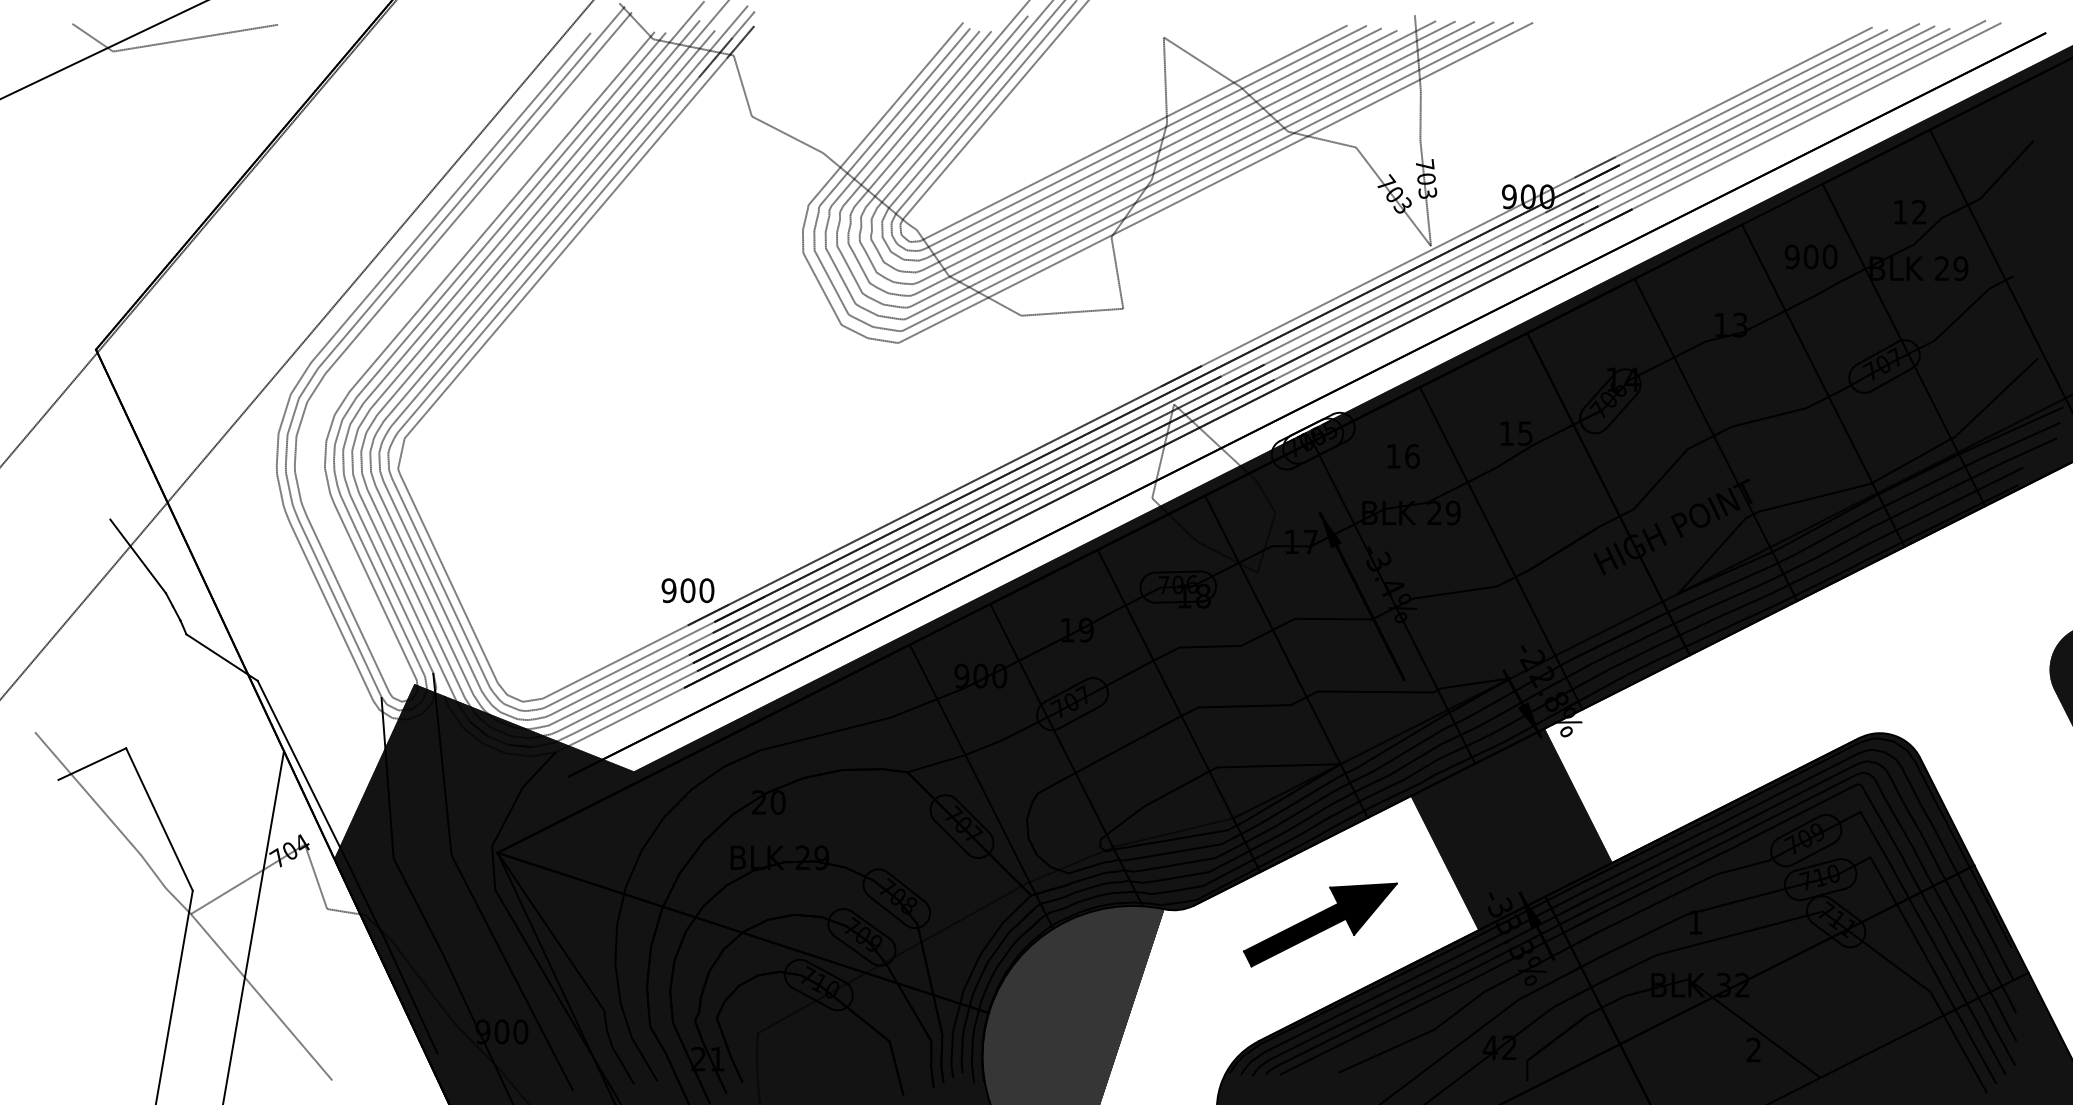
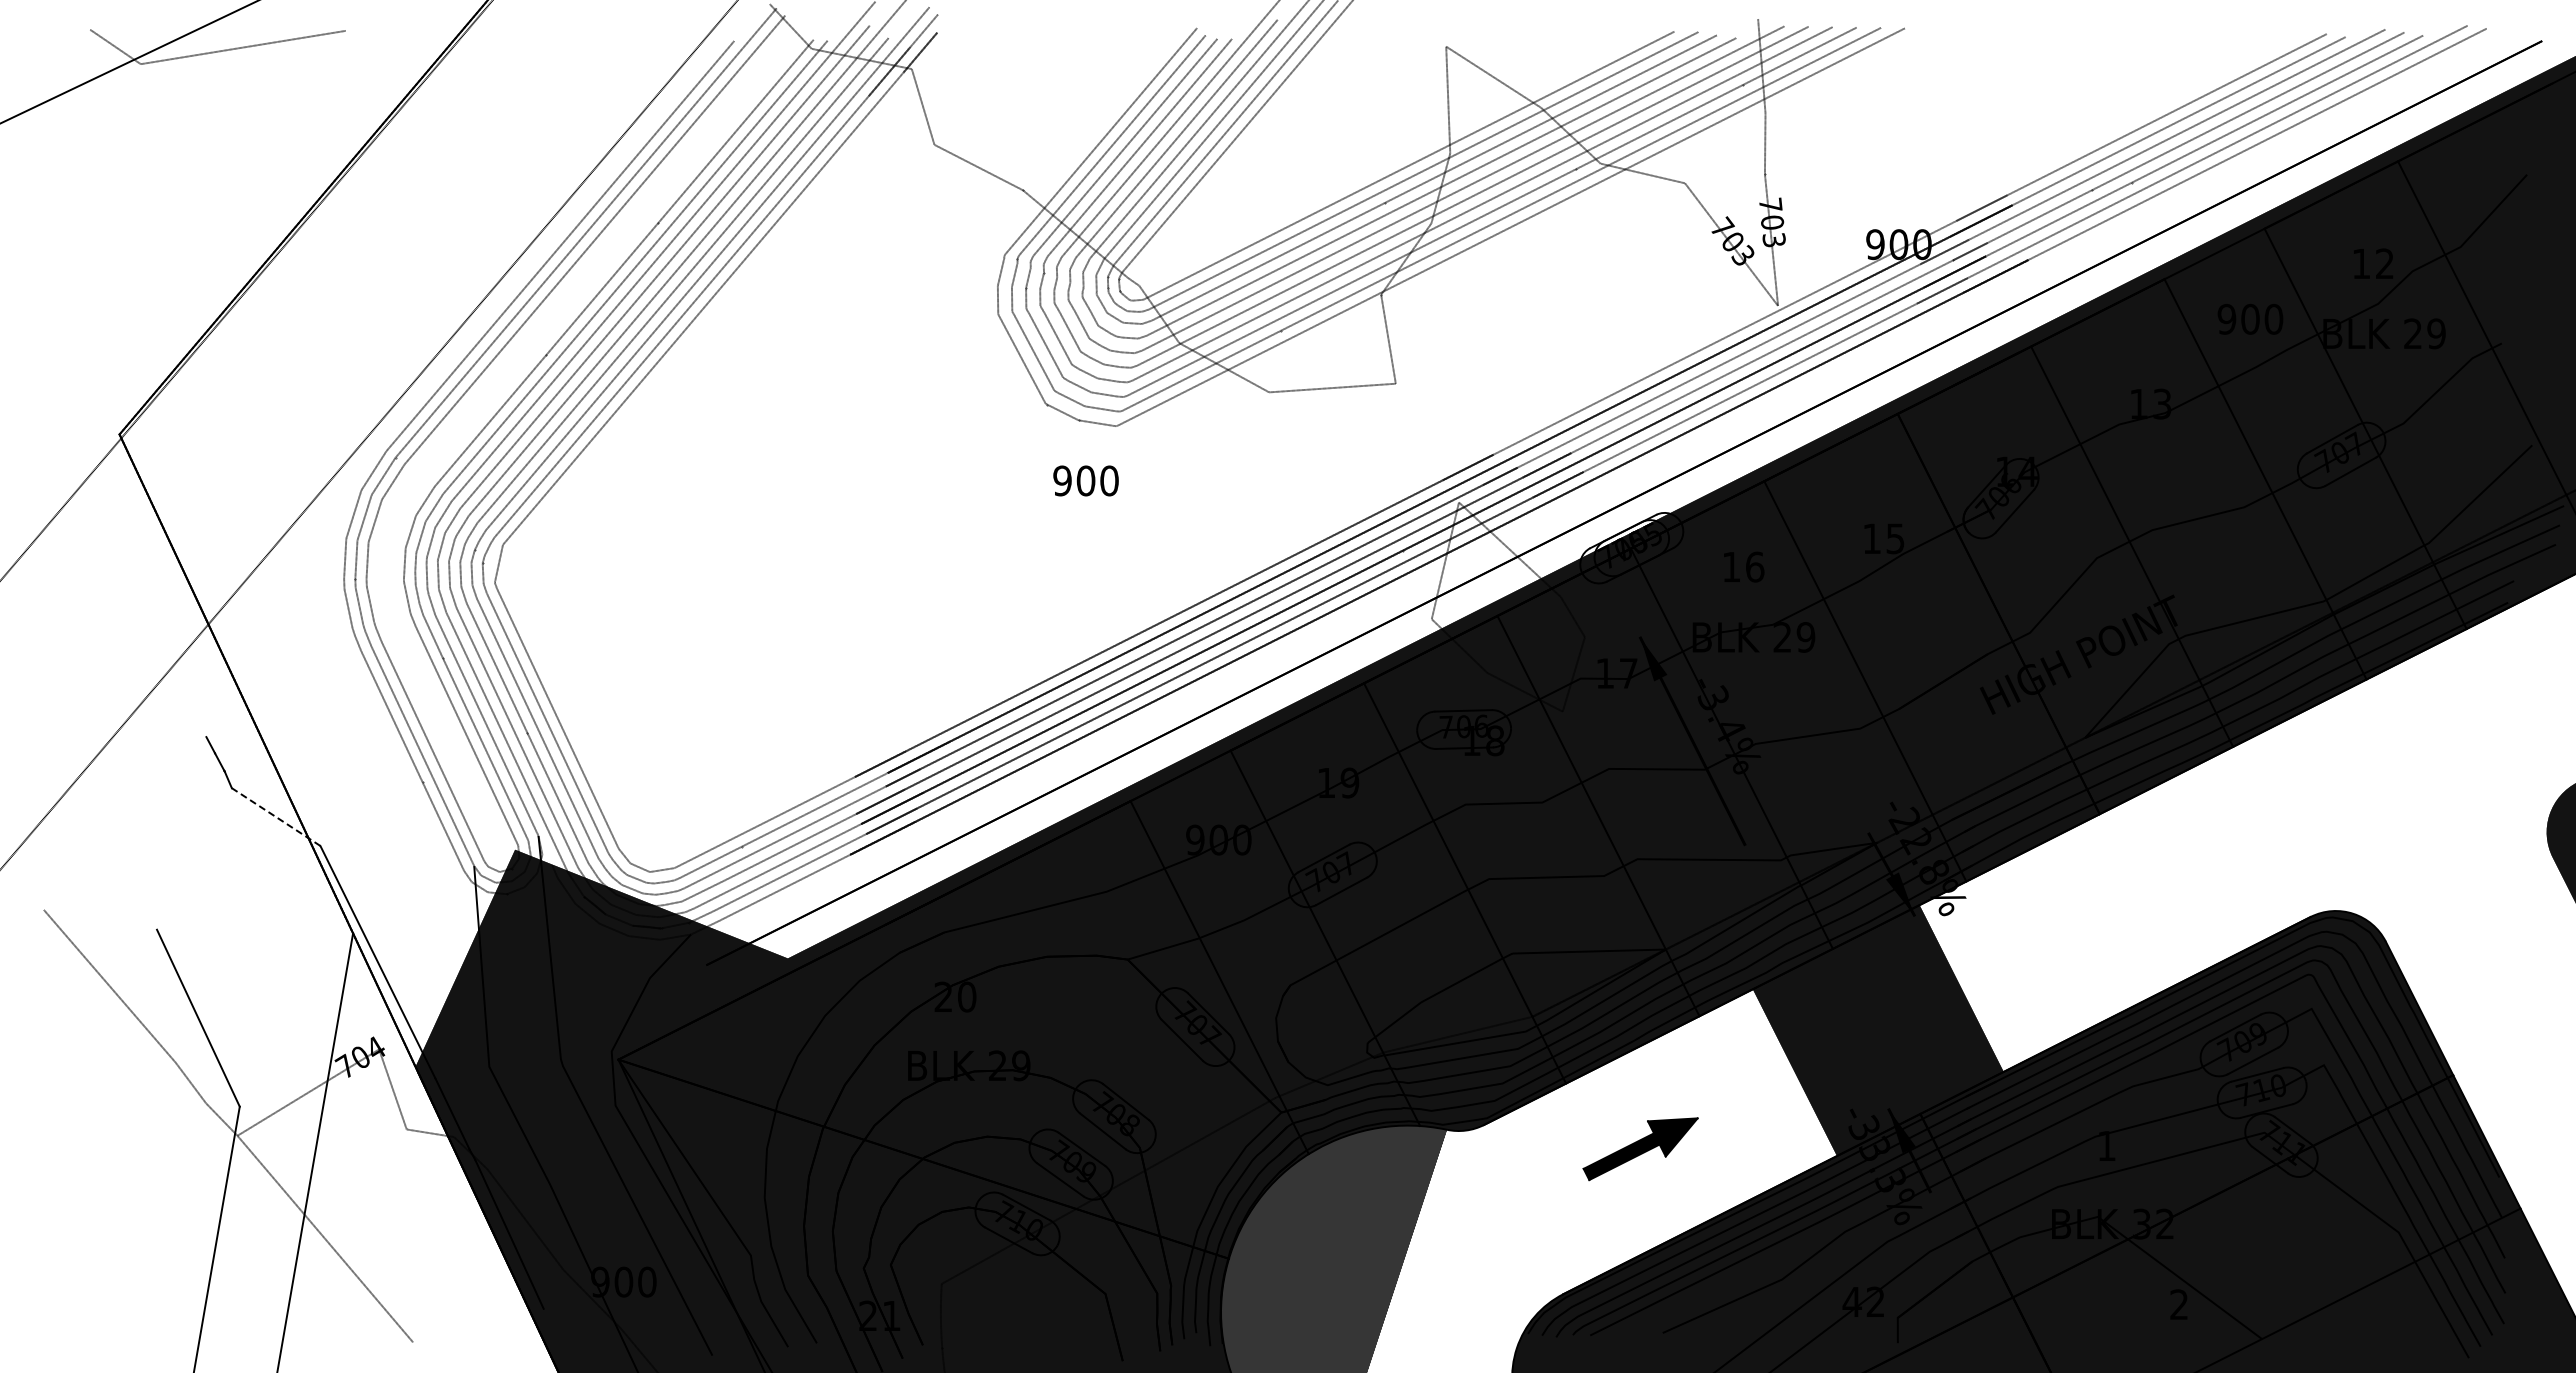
line: (137, 556) -> (171, 691), removed
text: (687, 590) -> (1085, 480), moved
line: (222, 657) -> (276, 817), solid -> dashed
line: (91, 764) -> (114, 949), removed
part: (1320, 924) -> (1640, 1148), size x0.6

